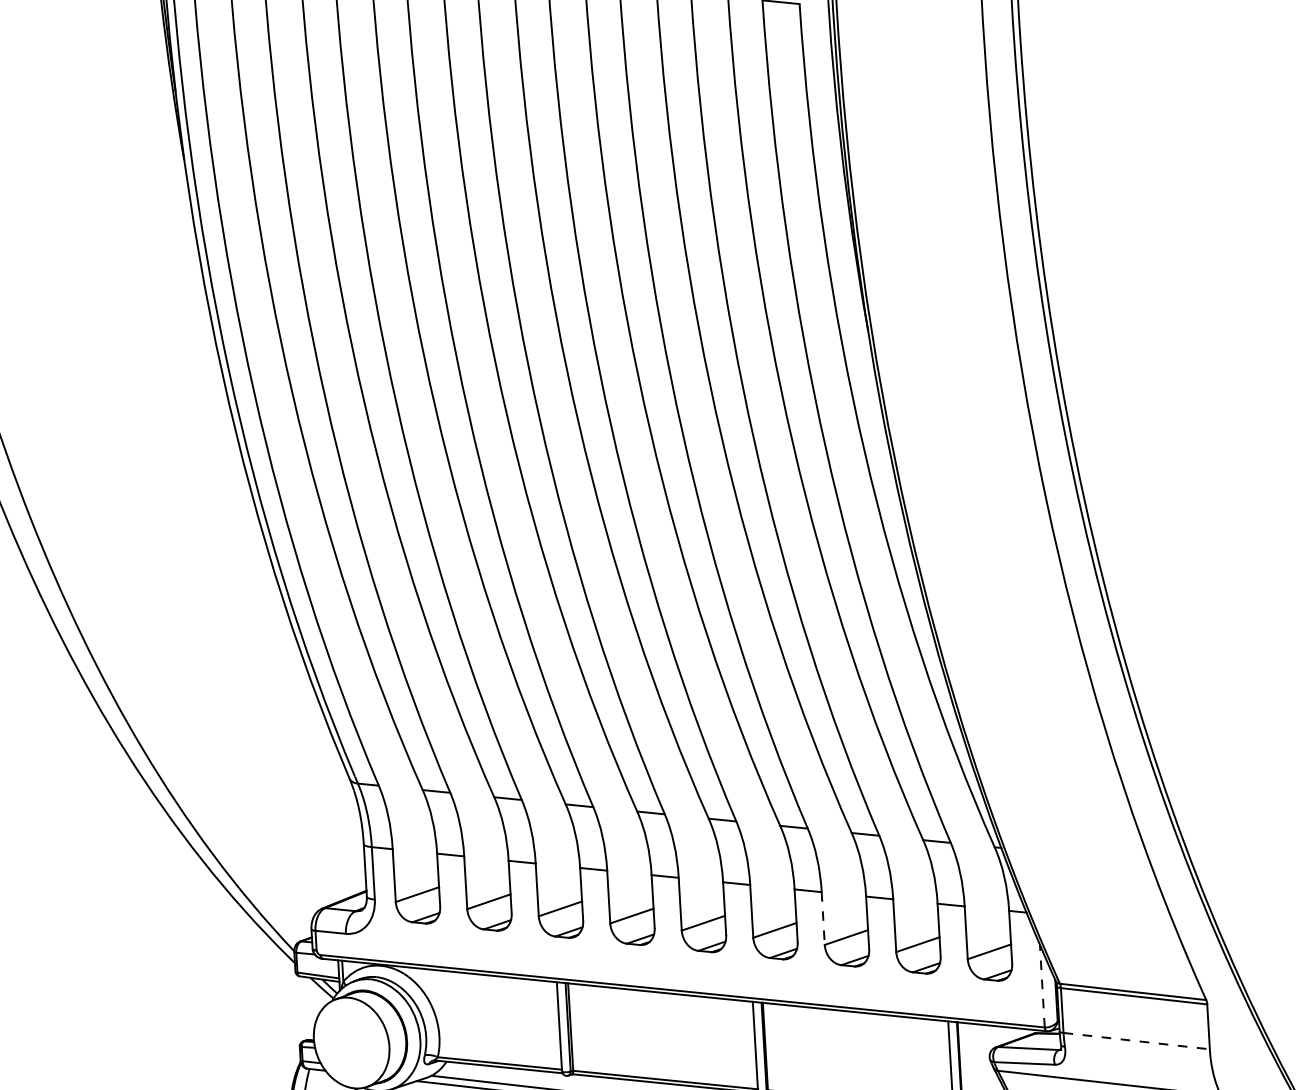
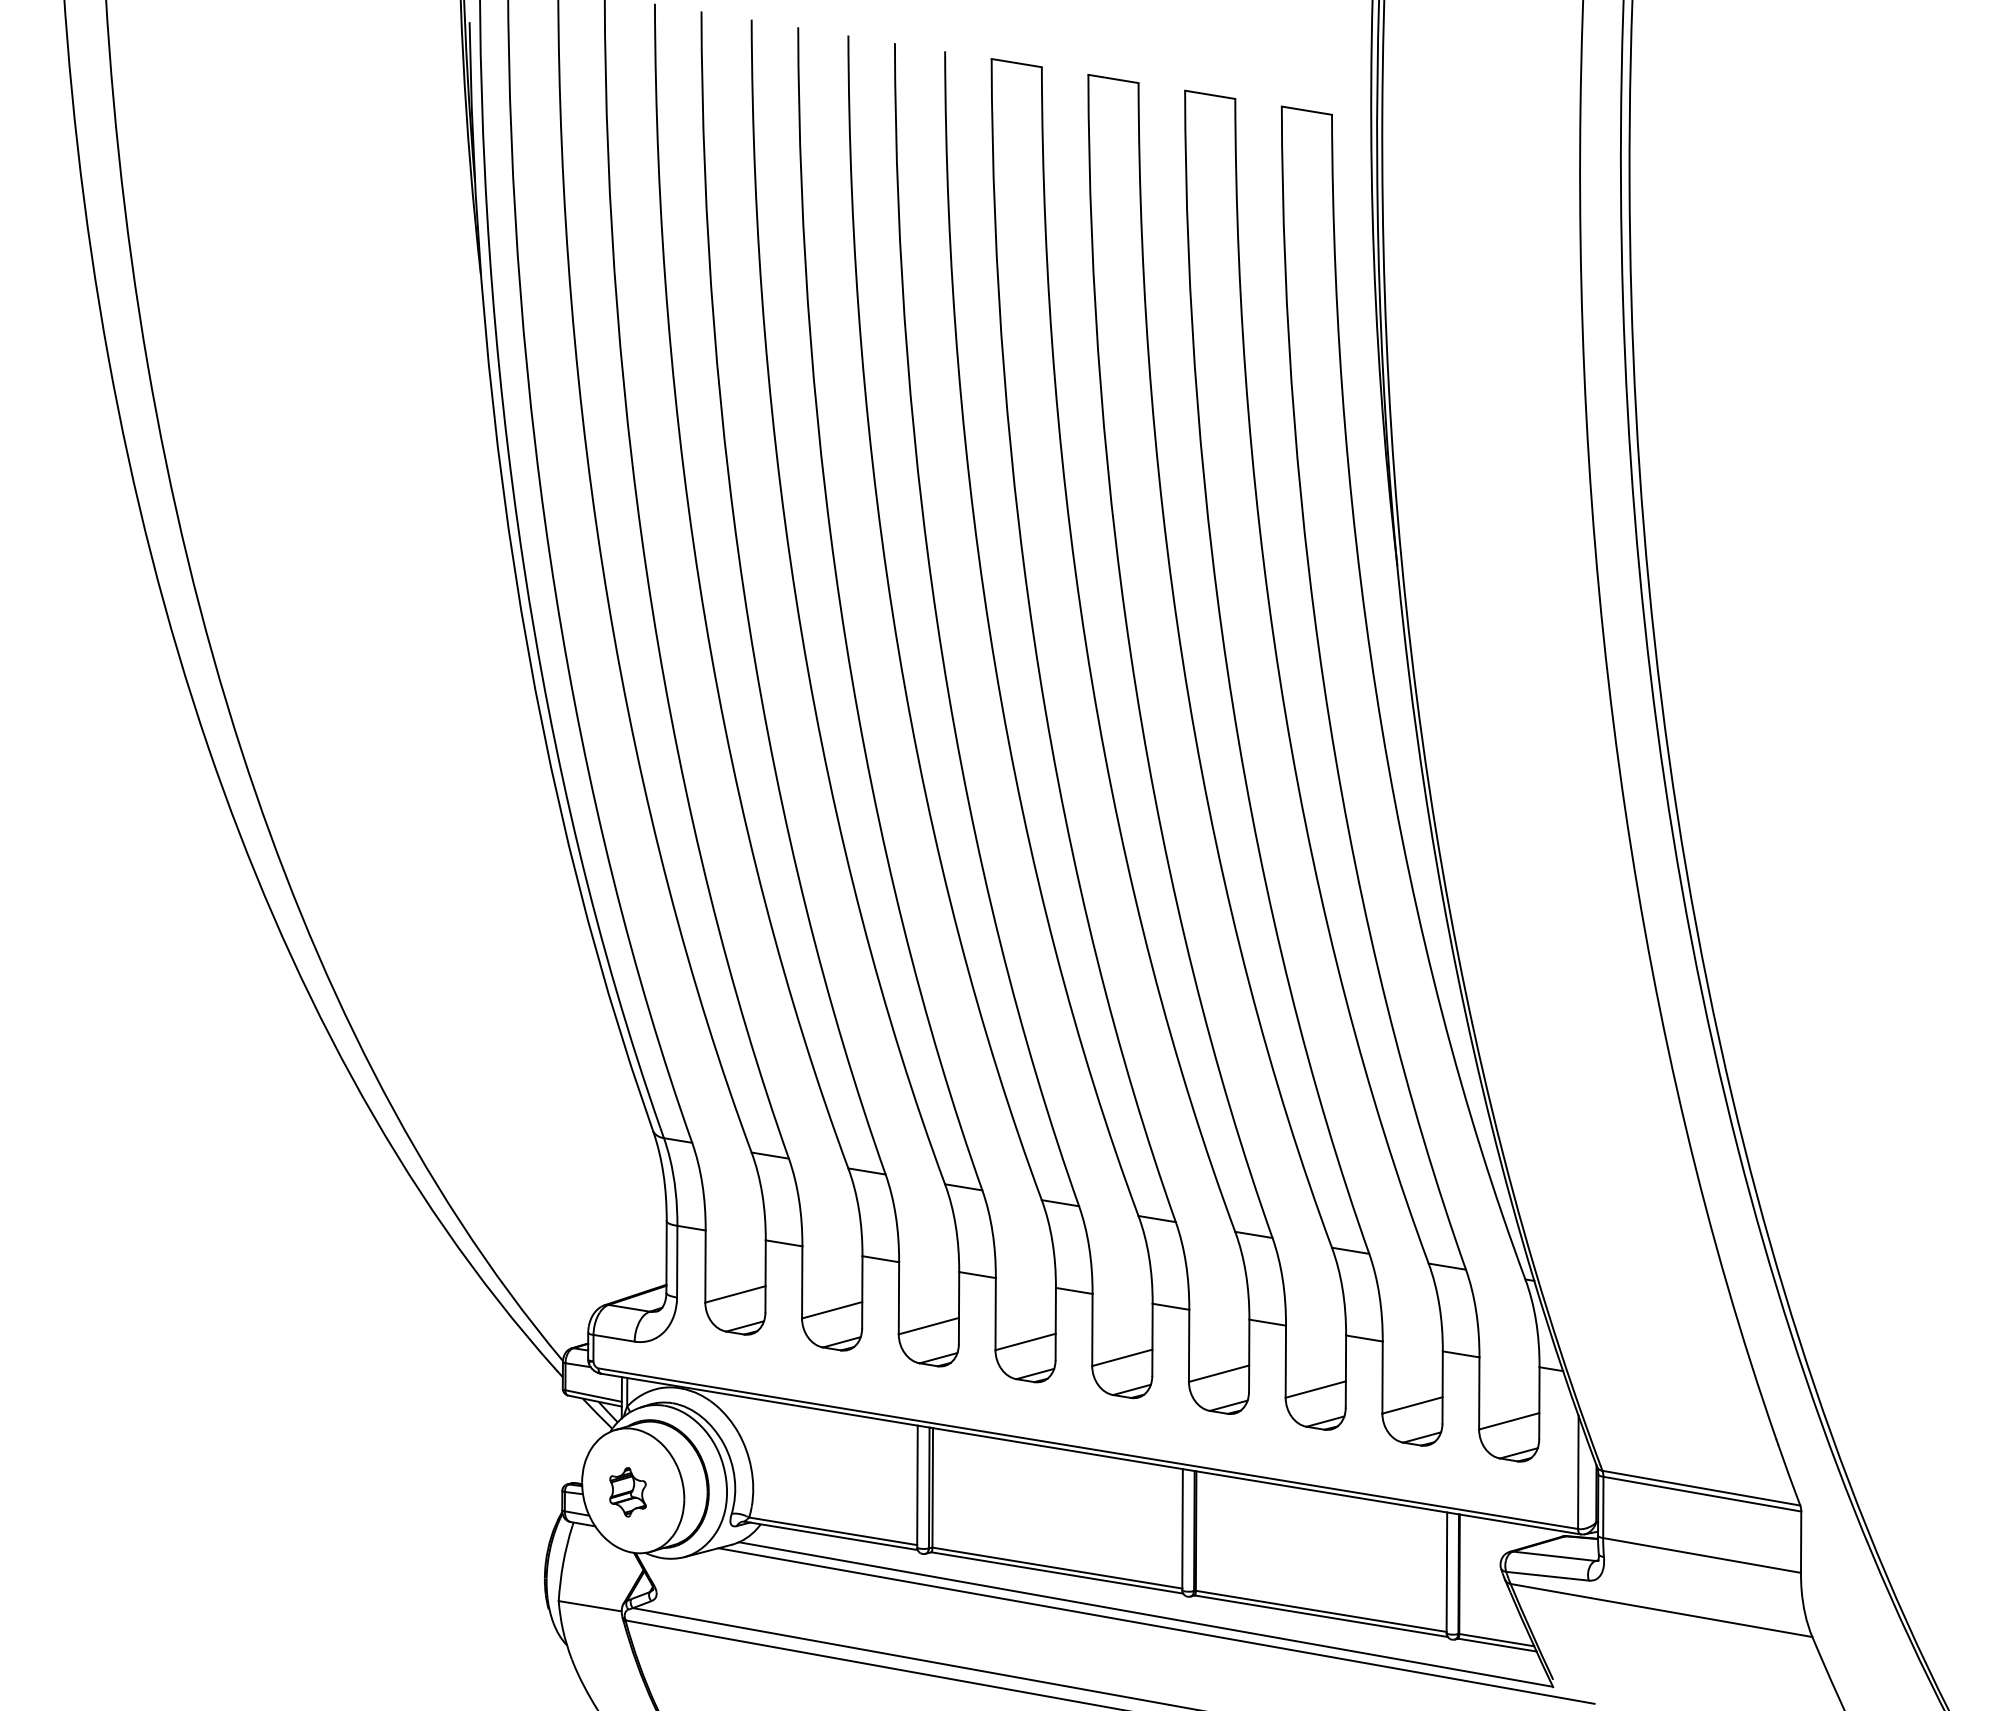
line: (823, 919) -> (1285, 1362), dashed -> solid
line: (1042, 986) -> (1578, 1472), dashed -> solid
line: (1137, 1041) -> (1702, 1555), dashed -> solid
part: (347, 1044) -> (627, 1492), added

